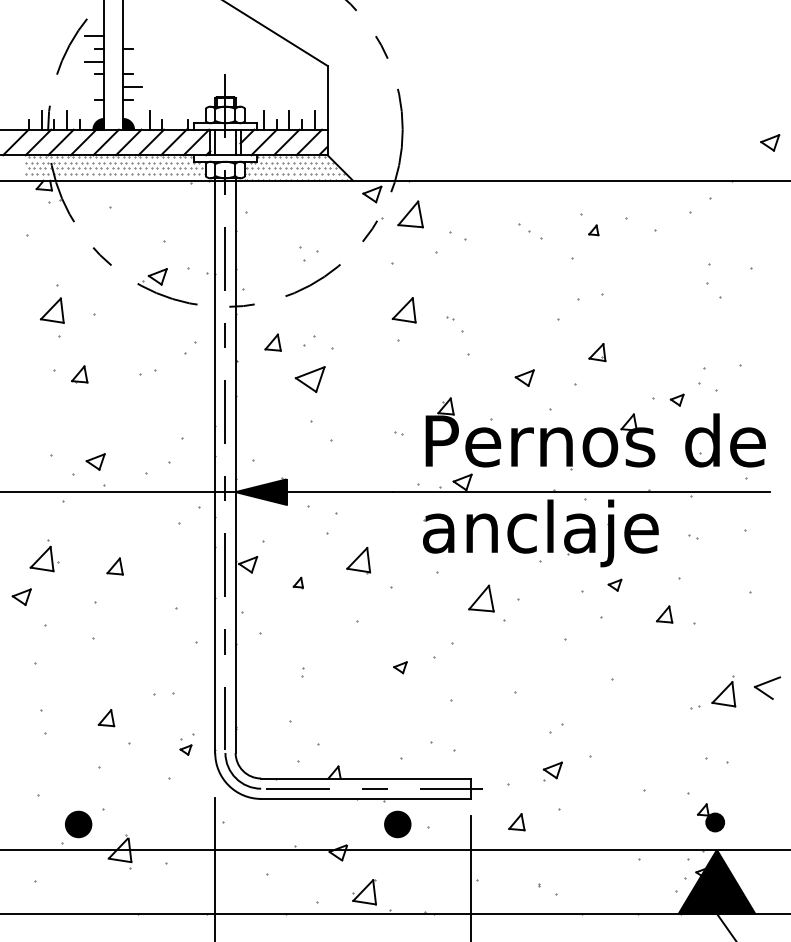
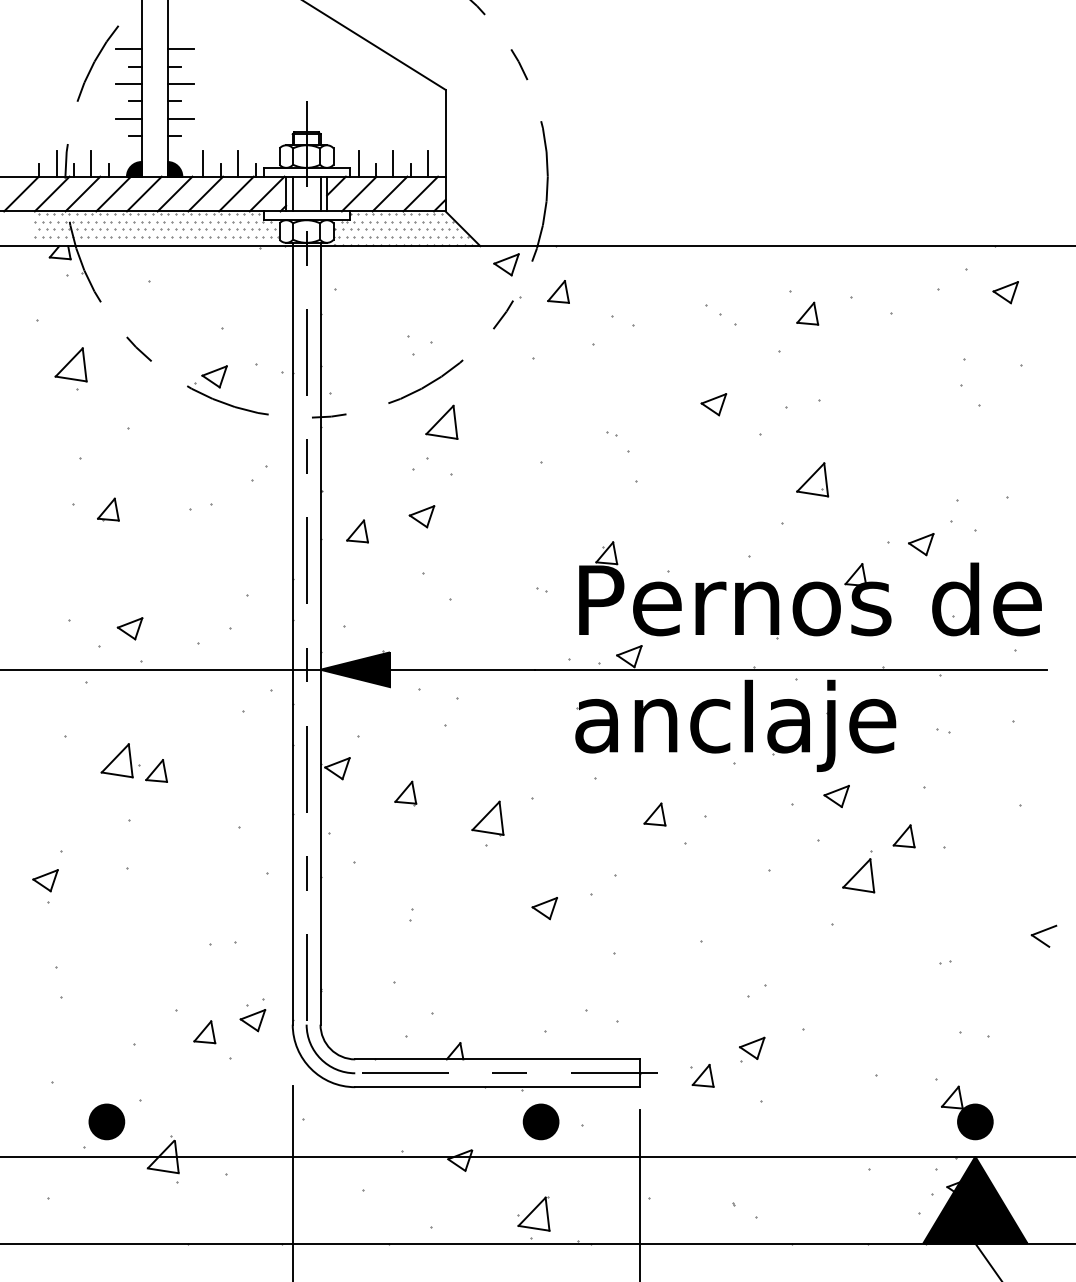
line: (132, 36) -> (180, 49), added
line: (132, 61) -> (180, 84), added
line: (94, 86) -> (128, 118), added
line: (175, 120) -> (238, 163), added
part: (769, 142) -> (1005, 292), moved
part: (410, 214) -> (558, 291), size x0.62
part: (593, 230) -> (807, 313), size x1.67
part: (403, 309) -> (441, 421), moved
part: (51, 310) -> (70, 364), moved
part: (273, 342) -> (357, 531), moved
part: (597, 352) -> (812, 479), size x1.43
part: (524, 378) -> (713, 404), moved
part: (309, 379) -> (421, 516), size x0.62
part: (677, 400) -> (921, 544), size x1.43
part: (44, 558) -> (120, 760), moved
part: (358, 560) -> (487, 818), moved
part: (298, 583) -> (405, 793), size x1.67
part: (614, 585) -> (836, 796), size x1.43
part: (21, 597) -> (45, 880), moved
part: (481, 598) -> (654, 814), size x0.62
part: (400, 667) -> (544, 908), size x1.43
part: (767, 687) -> (1043, 935), size x0.71
part: (723, 691) -> (858, 871), moved
part: (106, 718) -> (204, 1032), moved
part: (185, 749) -> (252, 1020), size x1.67
part: (711, 817) -> (967, 1112), size x1.43
part: (516, 821) -> (702, 1075), moved
part: (364, 891) -> (533, 1213), moved

